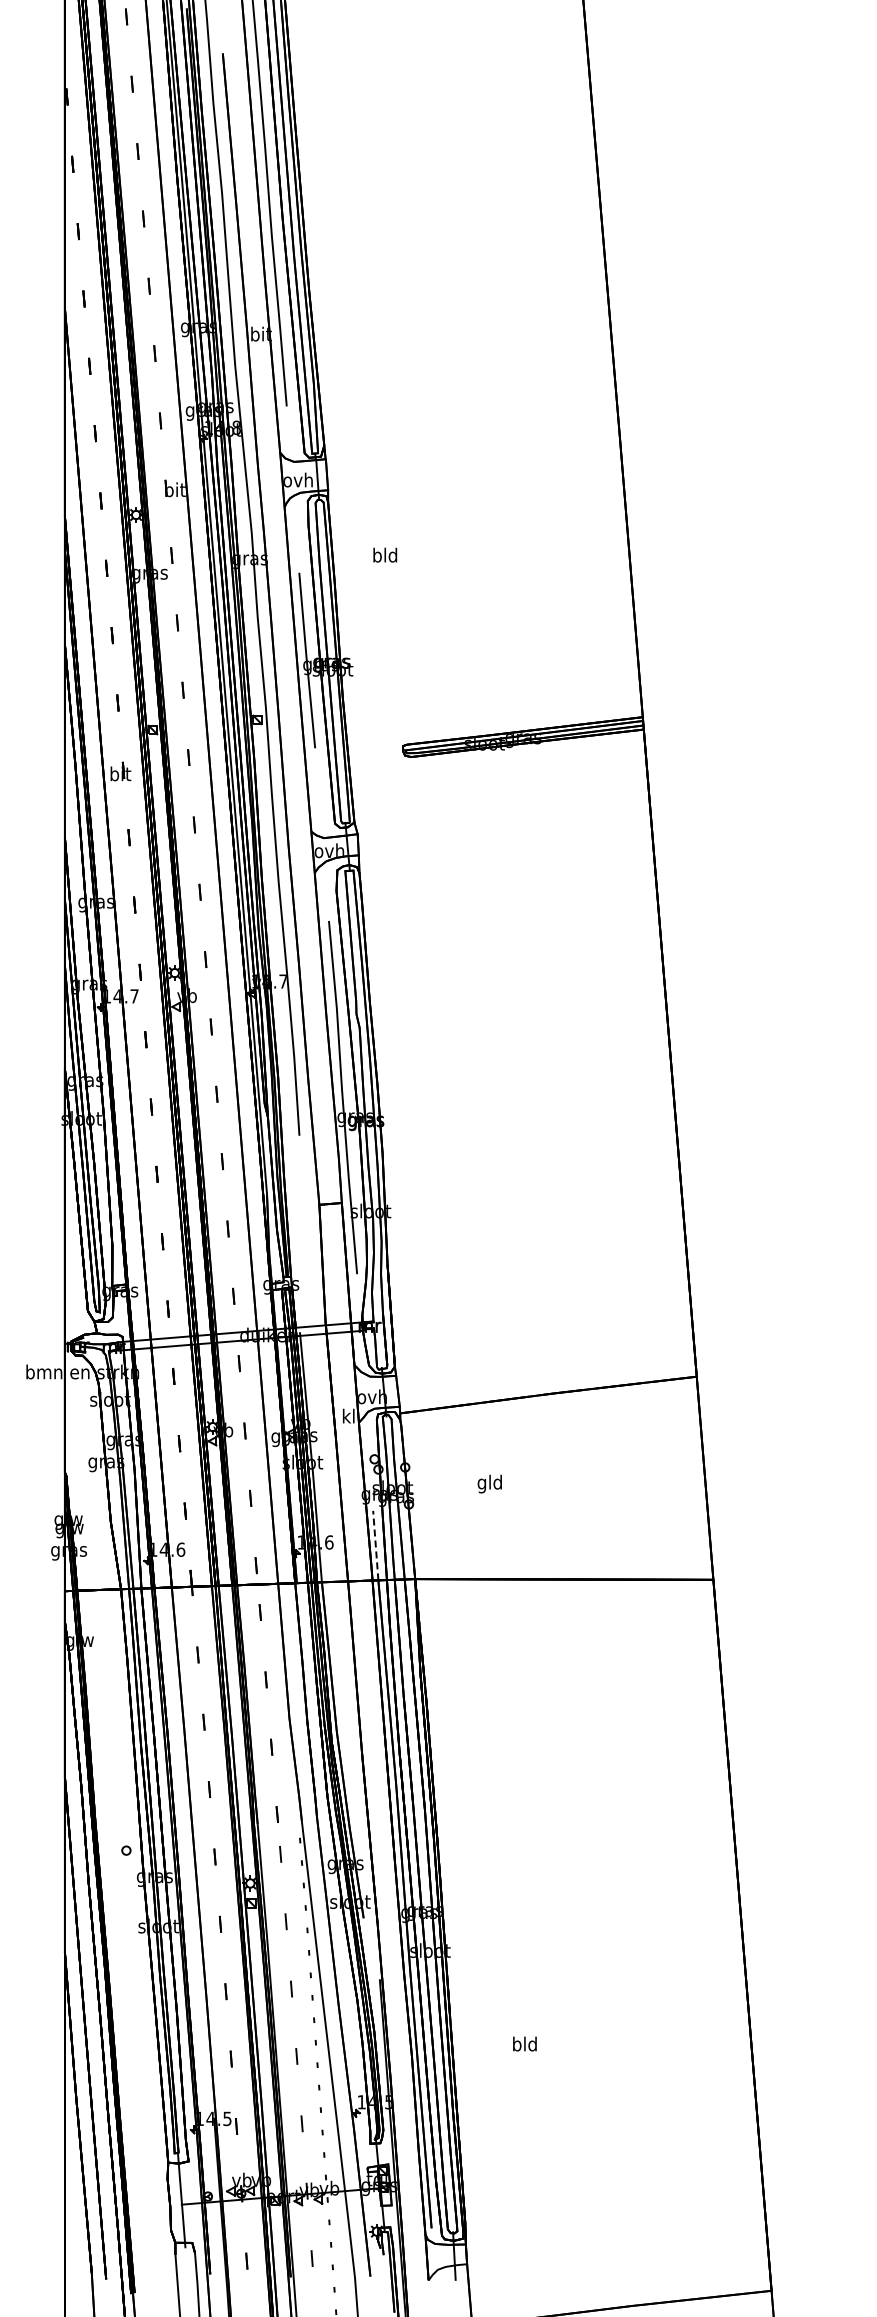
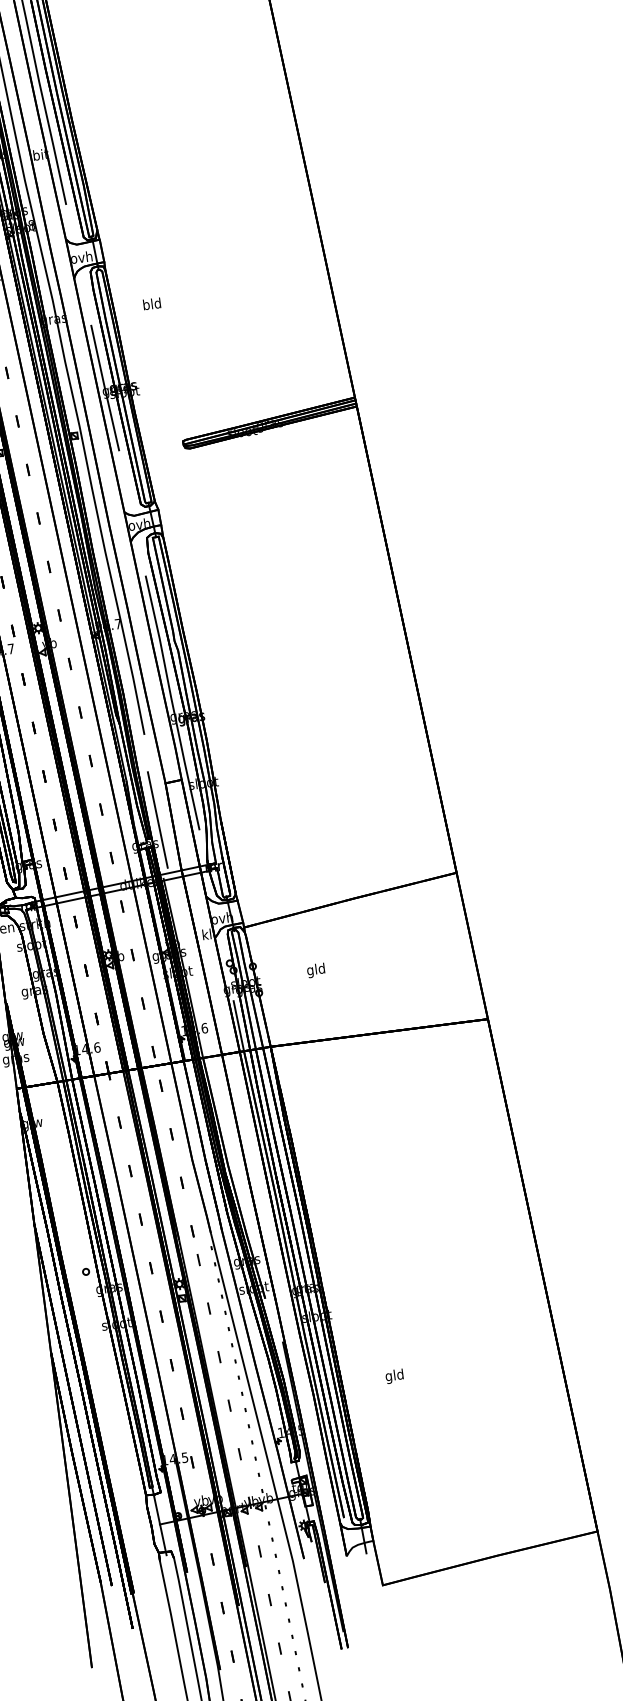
line: (302, 1252) -> (157, 819), added
line: (375, 1545) -> (238, 1026), dashed -> solid
text: (516, 2045) -> (388, 1376), bld -> gld

